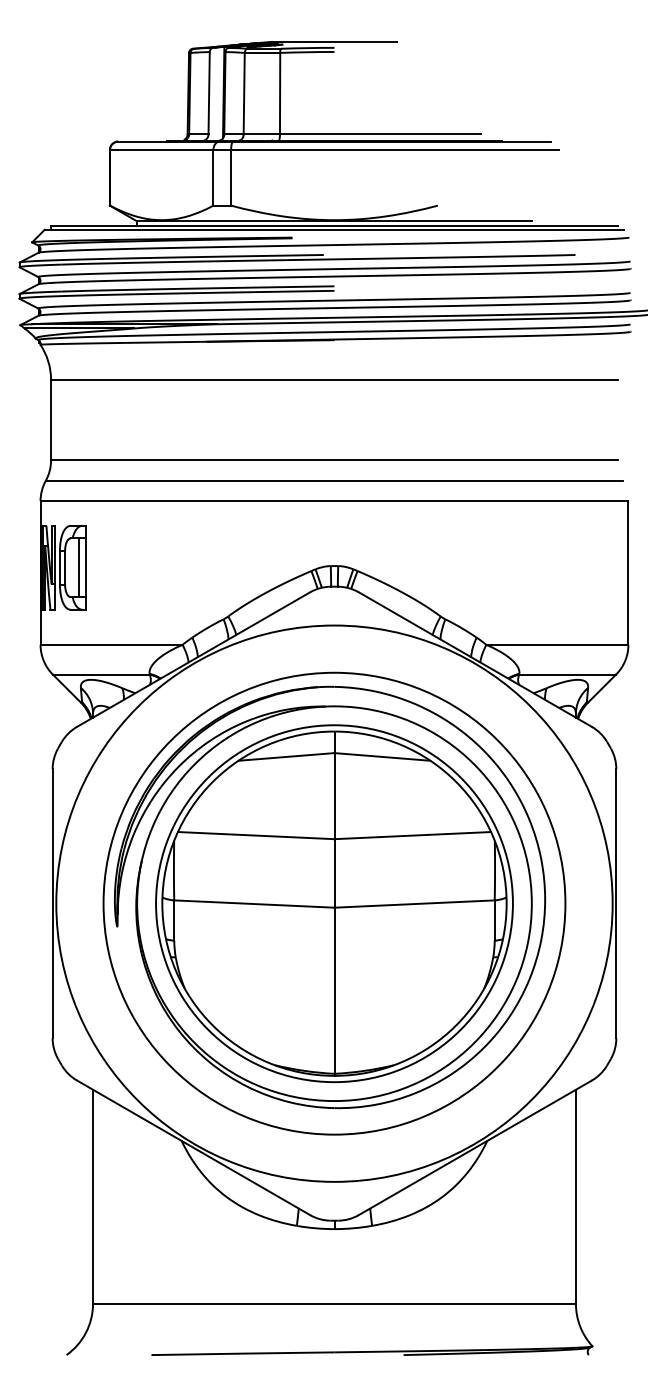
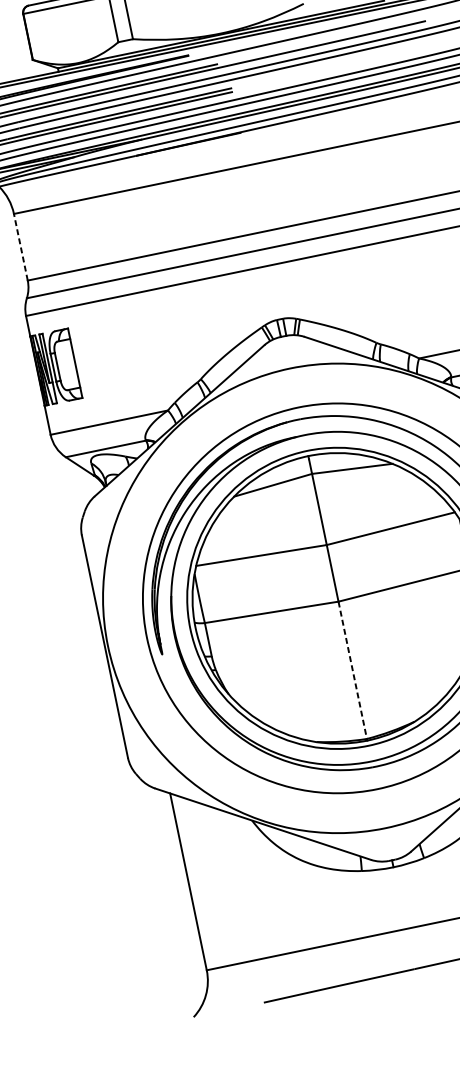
line: (51, 419) -> (21, 246), solid -> dashed
line: (78, 567) -> (68, 364), removed
line: (334, 991) -> (352, 670), solid -> dashed

